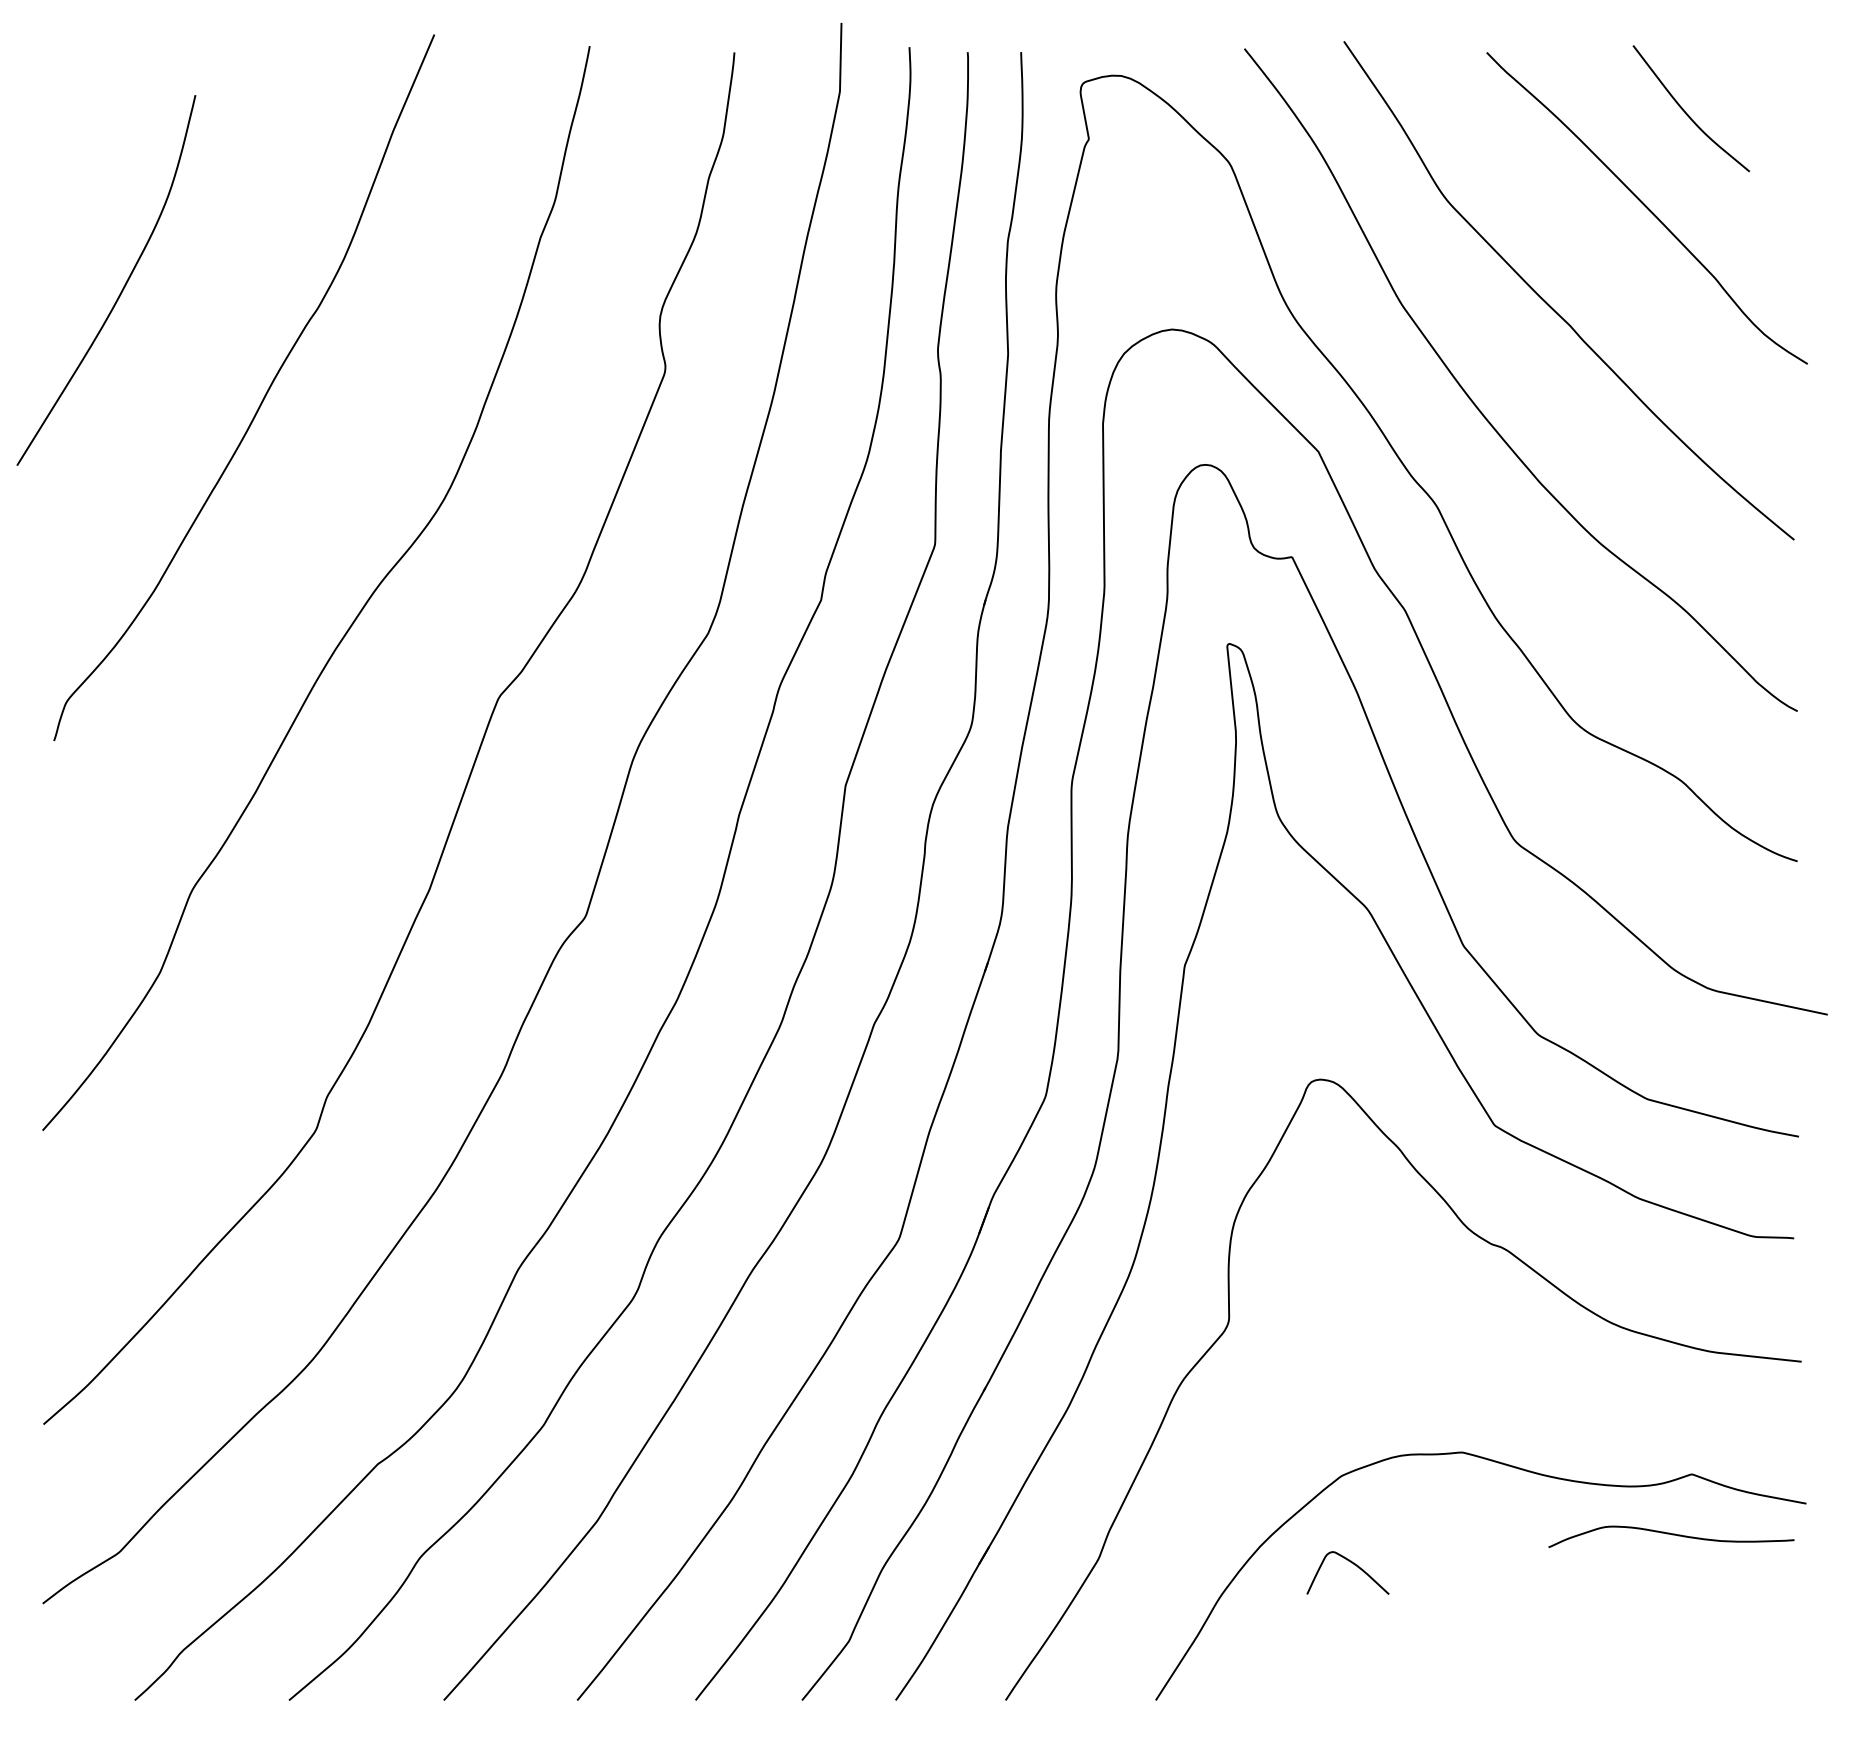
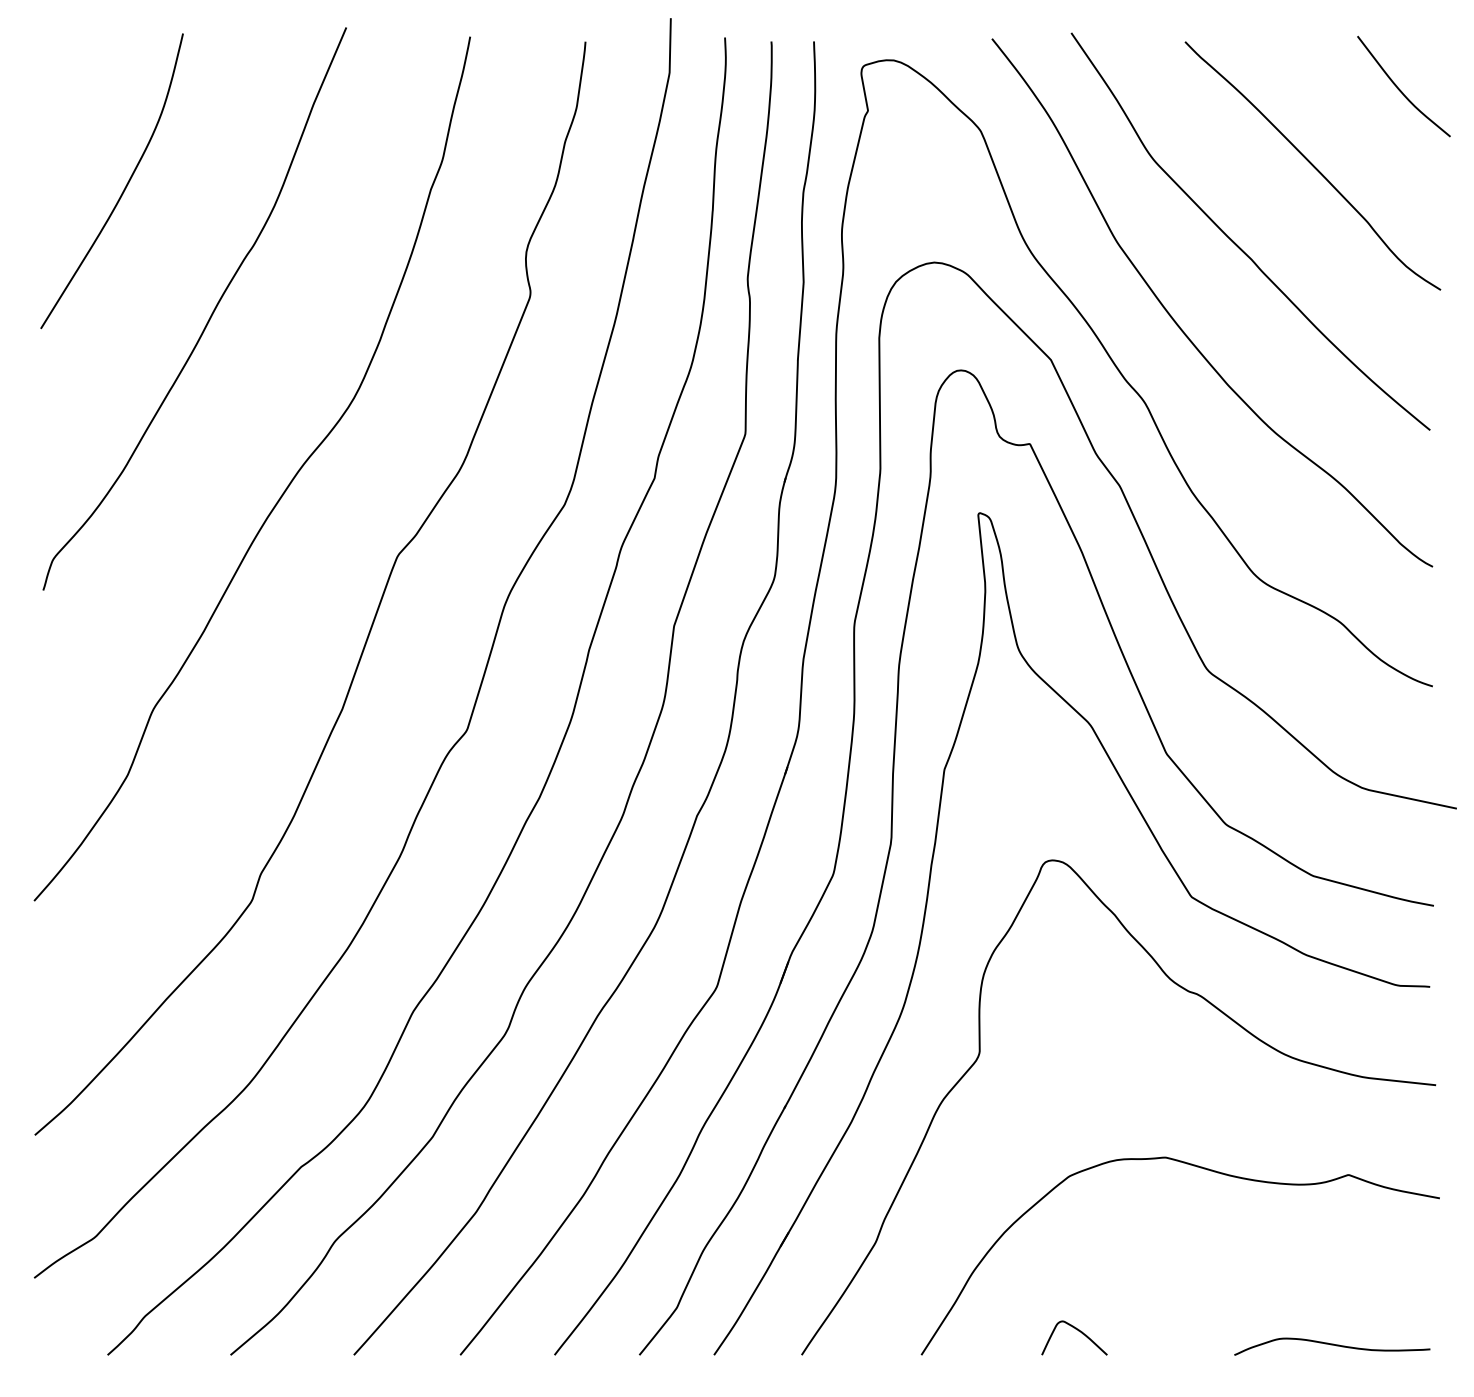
curve: (1686, 112) -> (1400, 89), moved
curve: (122, 288) -> (124, 187), moved
curve: (1672, 1535) -> (1333, 1345), moved
curve: (1351, 1563) -> (1077, 1330), moved

